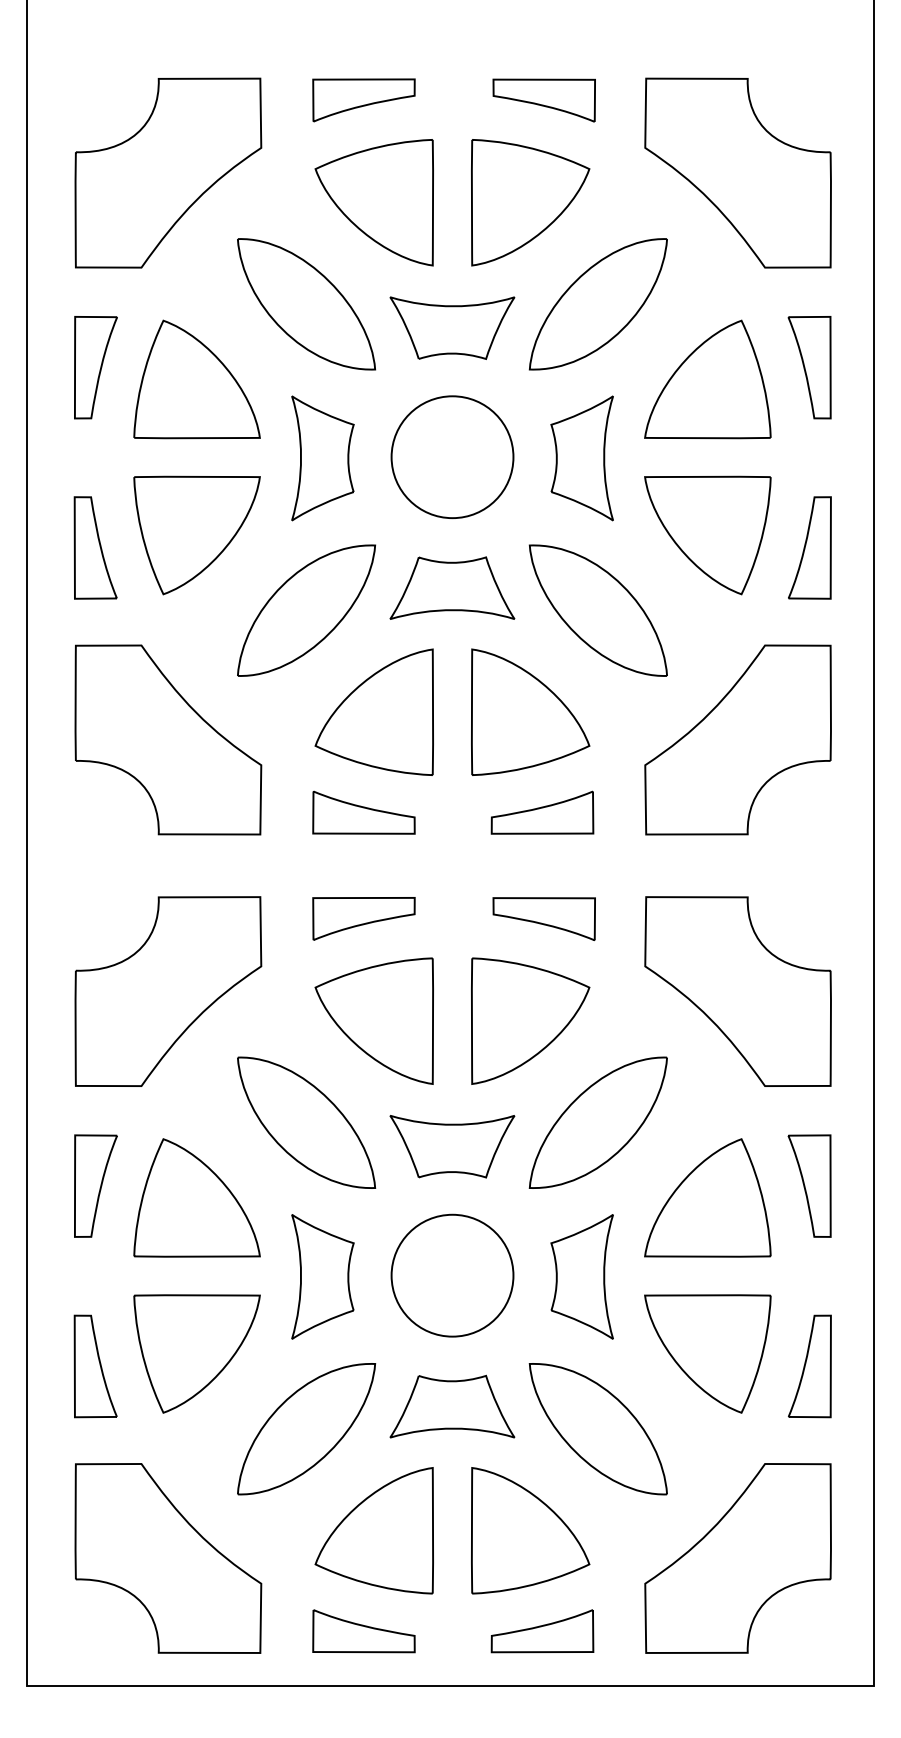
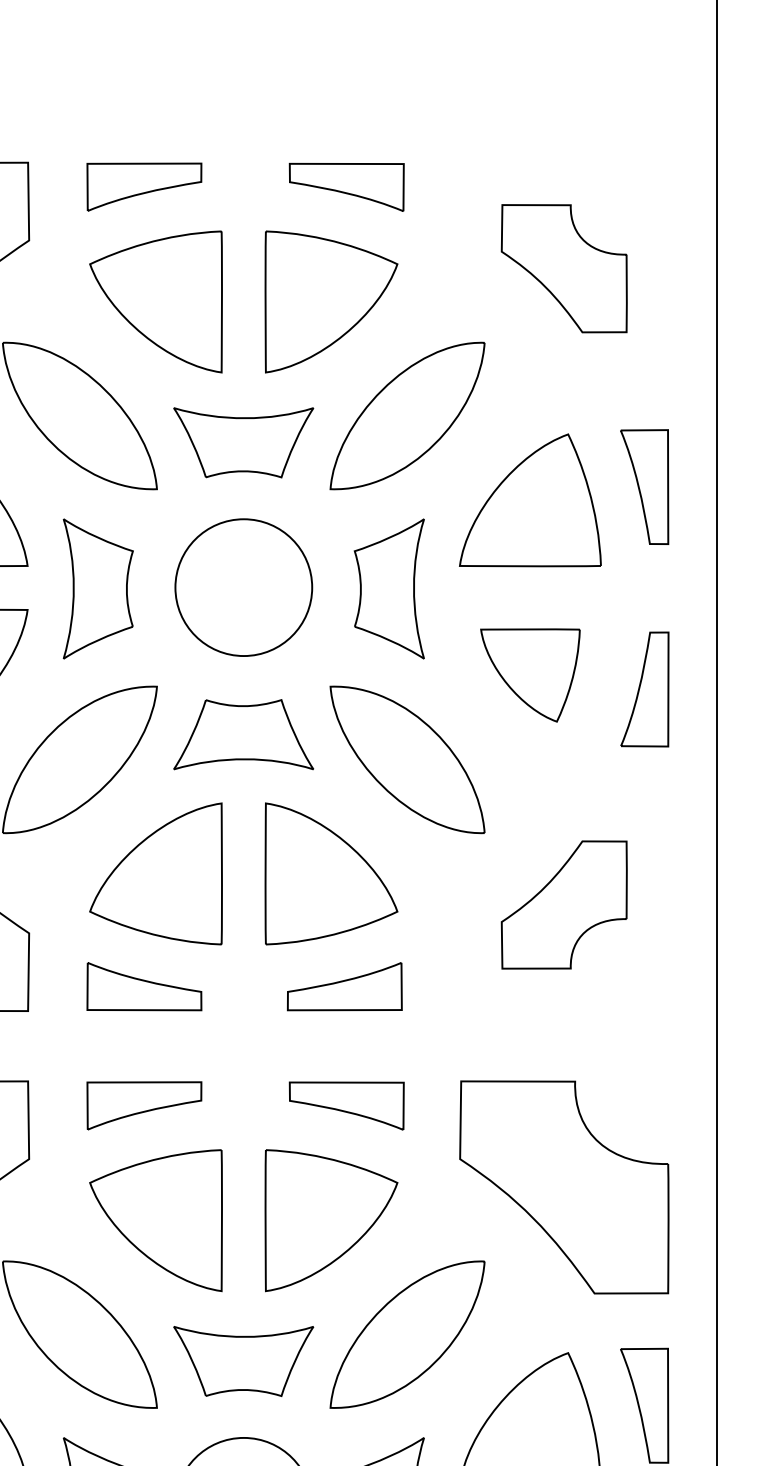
part: (737, 172) -> (563, 268), size x0.6
part: (707, 535) -> (529, 675), size x0.7
part: (737, 739) -> (563, 904), size x0.6

